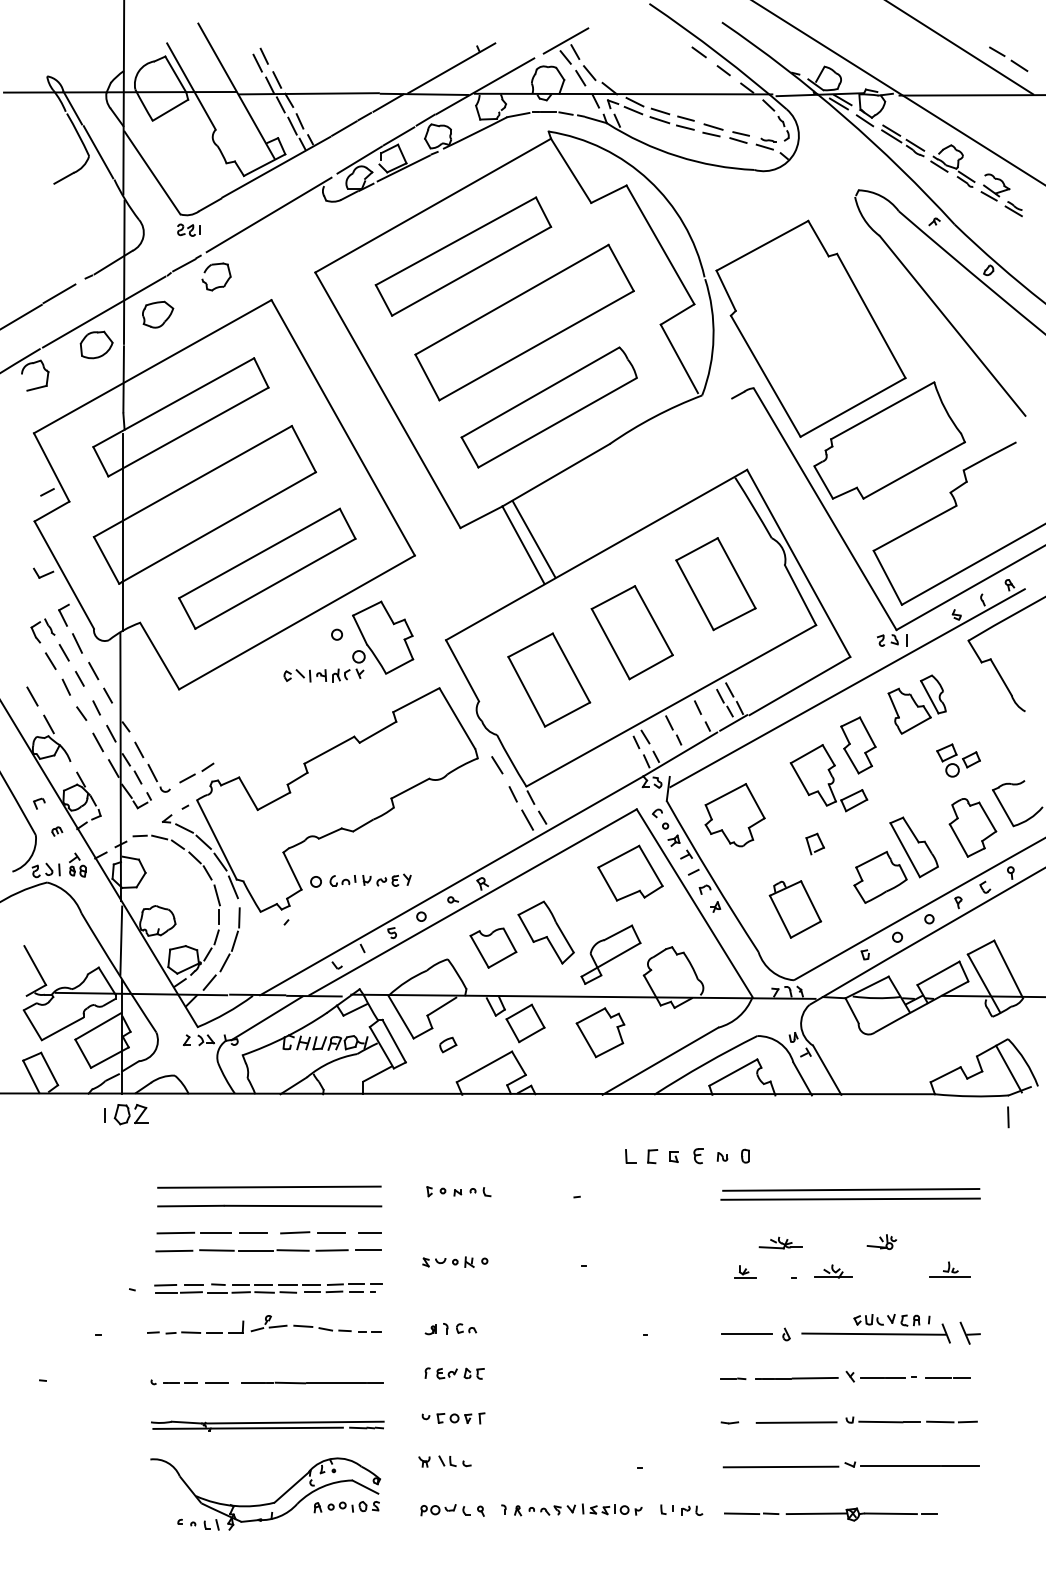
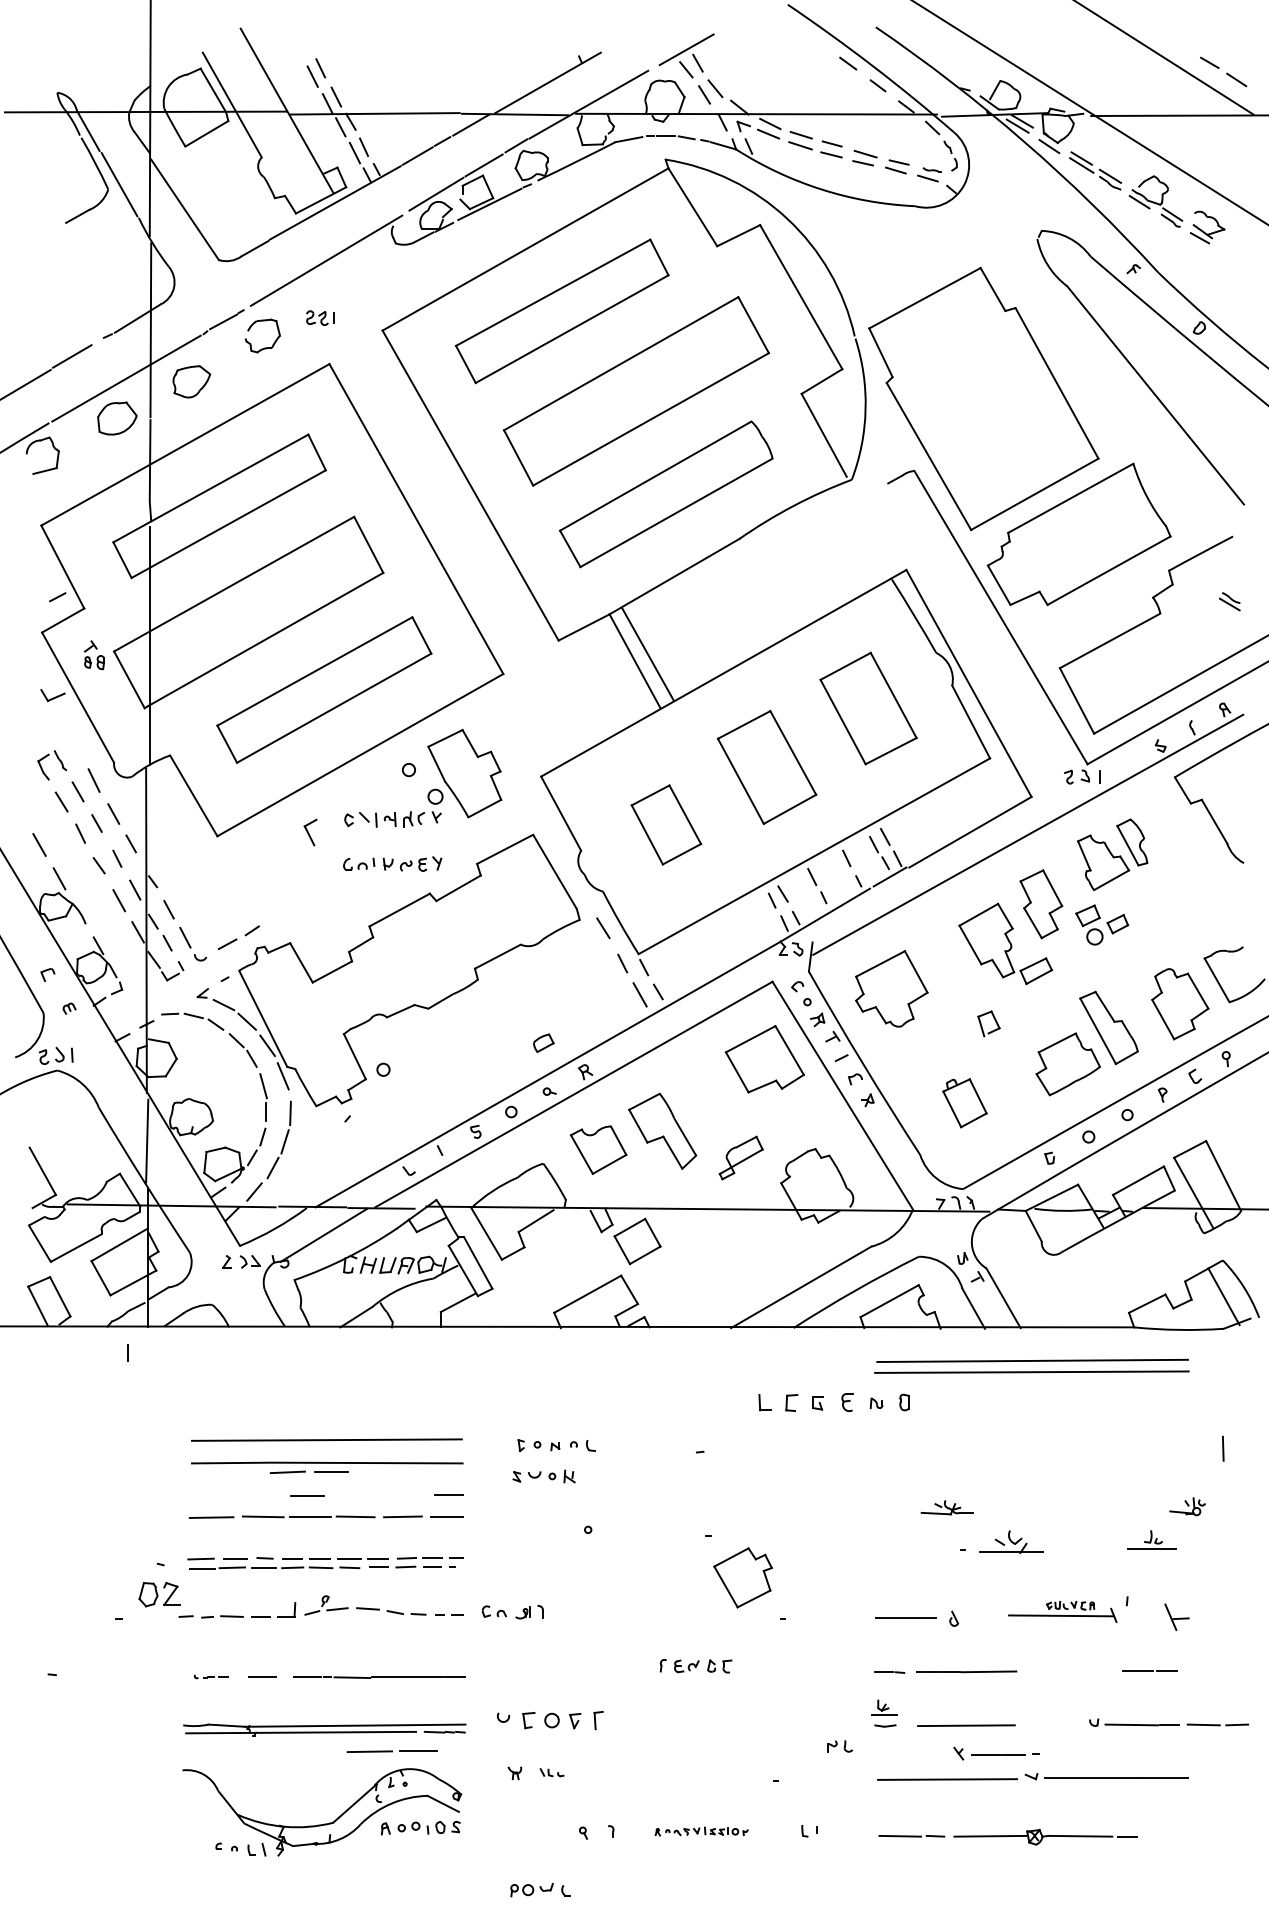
part: (1013, 209) -> (1229, 602), moved
part: (188, 229) -> (319, 317), moved
part: (63, 614) -> (310, 831), moved
part: (549, 679) -> (666, 824), size x0.7
part: (958, 760) -> (1102, 924), moved
part: (77, 864) -> (94, 654), moved
part: (370, 879) -> (392, 863), moved
part: (795, 909) -> (965, 1103), size x0.7
part: (610, 954) -> (740, 1157), size x0.6
part: (600, 1032) -> (743, 1577), moved
part: (448, 1044) -> (544, 1042), moved
part: (130, 1114) -> (158, 1594), moved
line: (1008, 1117) -> (1223, 1448), moved
part: (850, 1194) -> (1031, 1366), moved
part: (193, 1232) -> (391, 1751), moved
part: (312, 1232) -> (308, 1472), moved
part: (881, 1241) -> (1187, 1505), moved
part: (448, 1261) -> (544, 1475), moved
part: (745, 1271) -> (884, 1707), moved
part: (833, 1271) -> (1011, 1542), size x1.4
part: (466, 1328) -> (494, 1611), moved
part: (875, 1328) -> (1062, 1611), size x0.6
part: (454, 1373) -> (695, 1666), moved
part: (880, 1376) -> (995, 1753), moved
part: (173, 1382) -> (210, 1677), size x0.6
part: (453, 1418) -> (550, 1720), size x1.4
part: (911, 1419) -> (1168, 1721), moved
part: (454, 1461) -> (551, 1772), size x0.6
part: (578, 1509) -> (701, 1831), size x0.6
part: (445, 1510) -> (540, 1890), moved
part: (692, 1510) -> (840, 1746), moved

